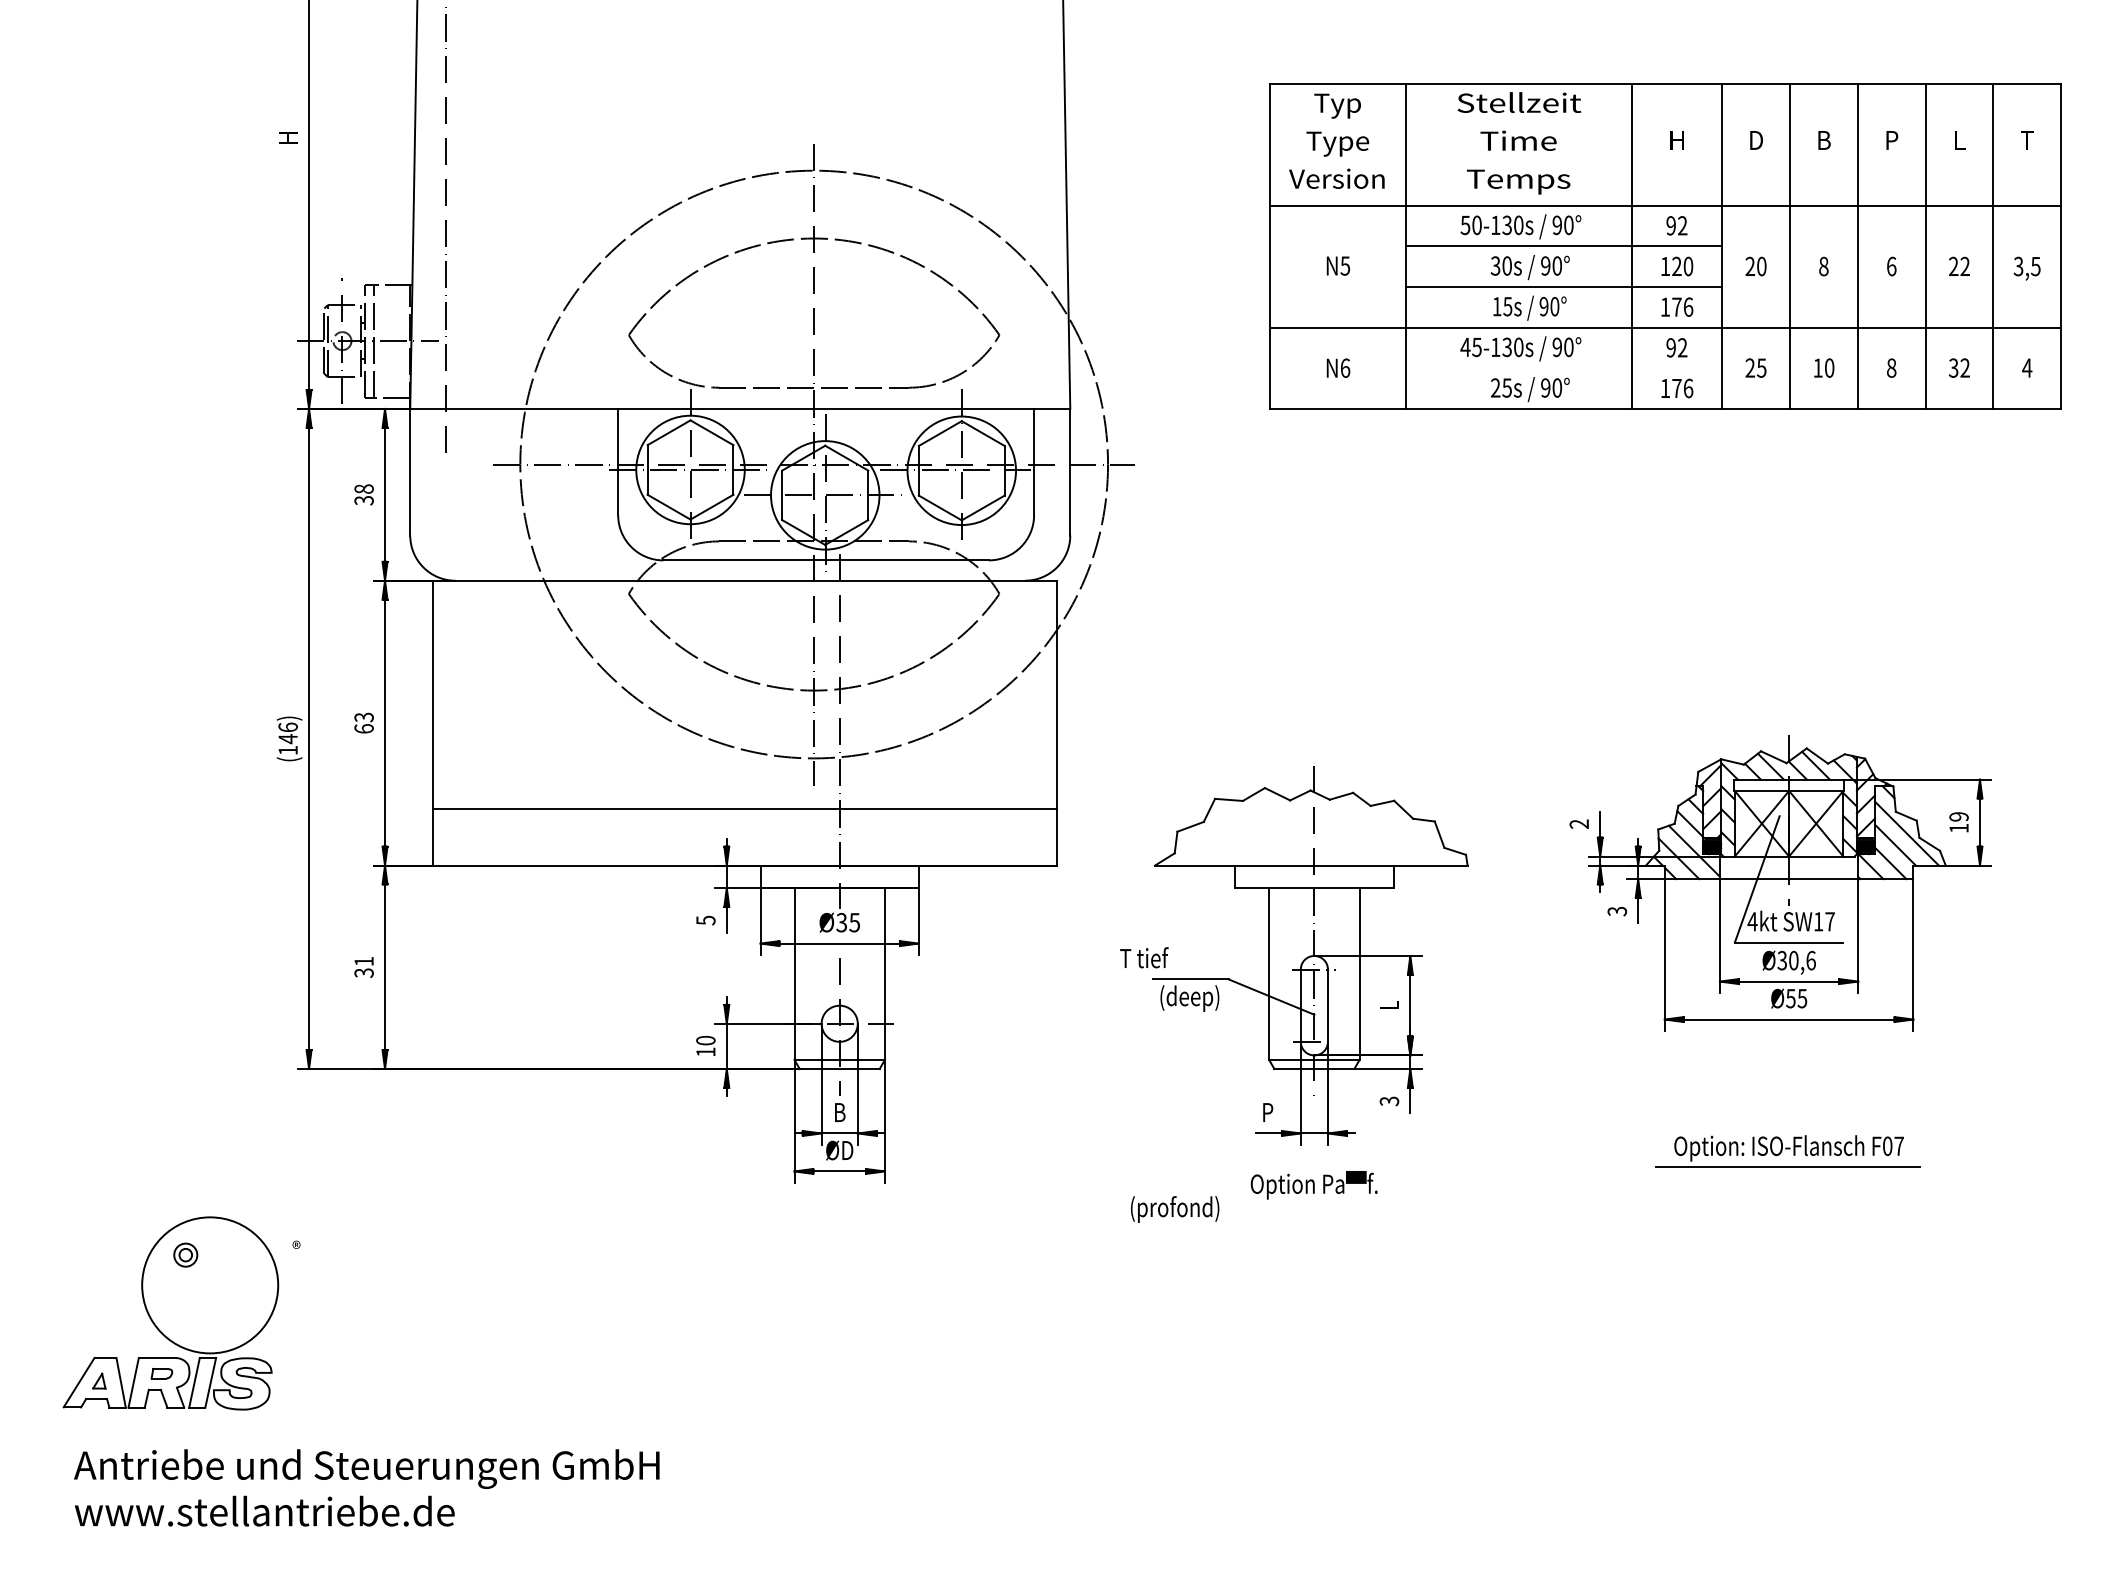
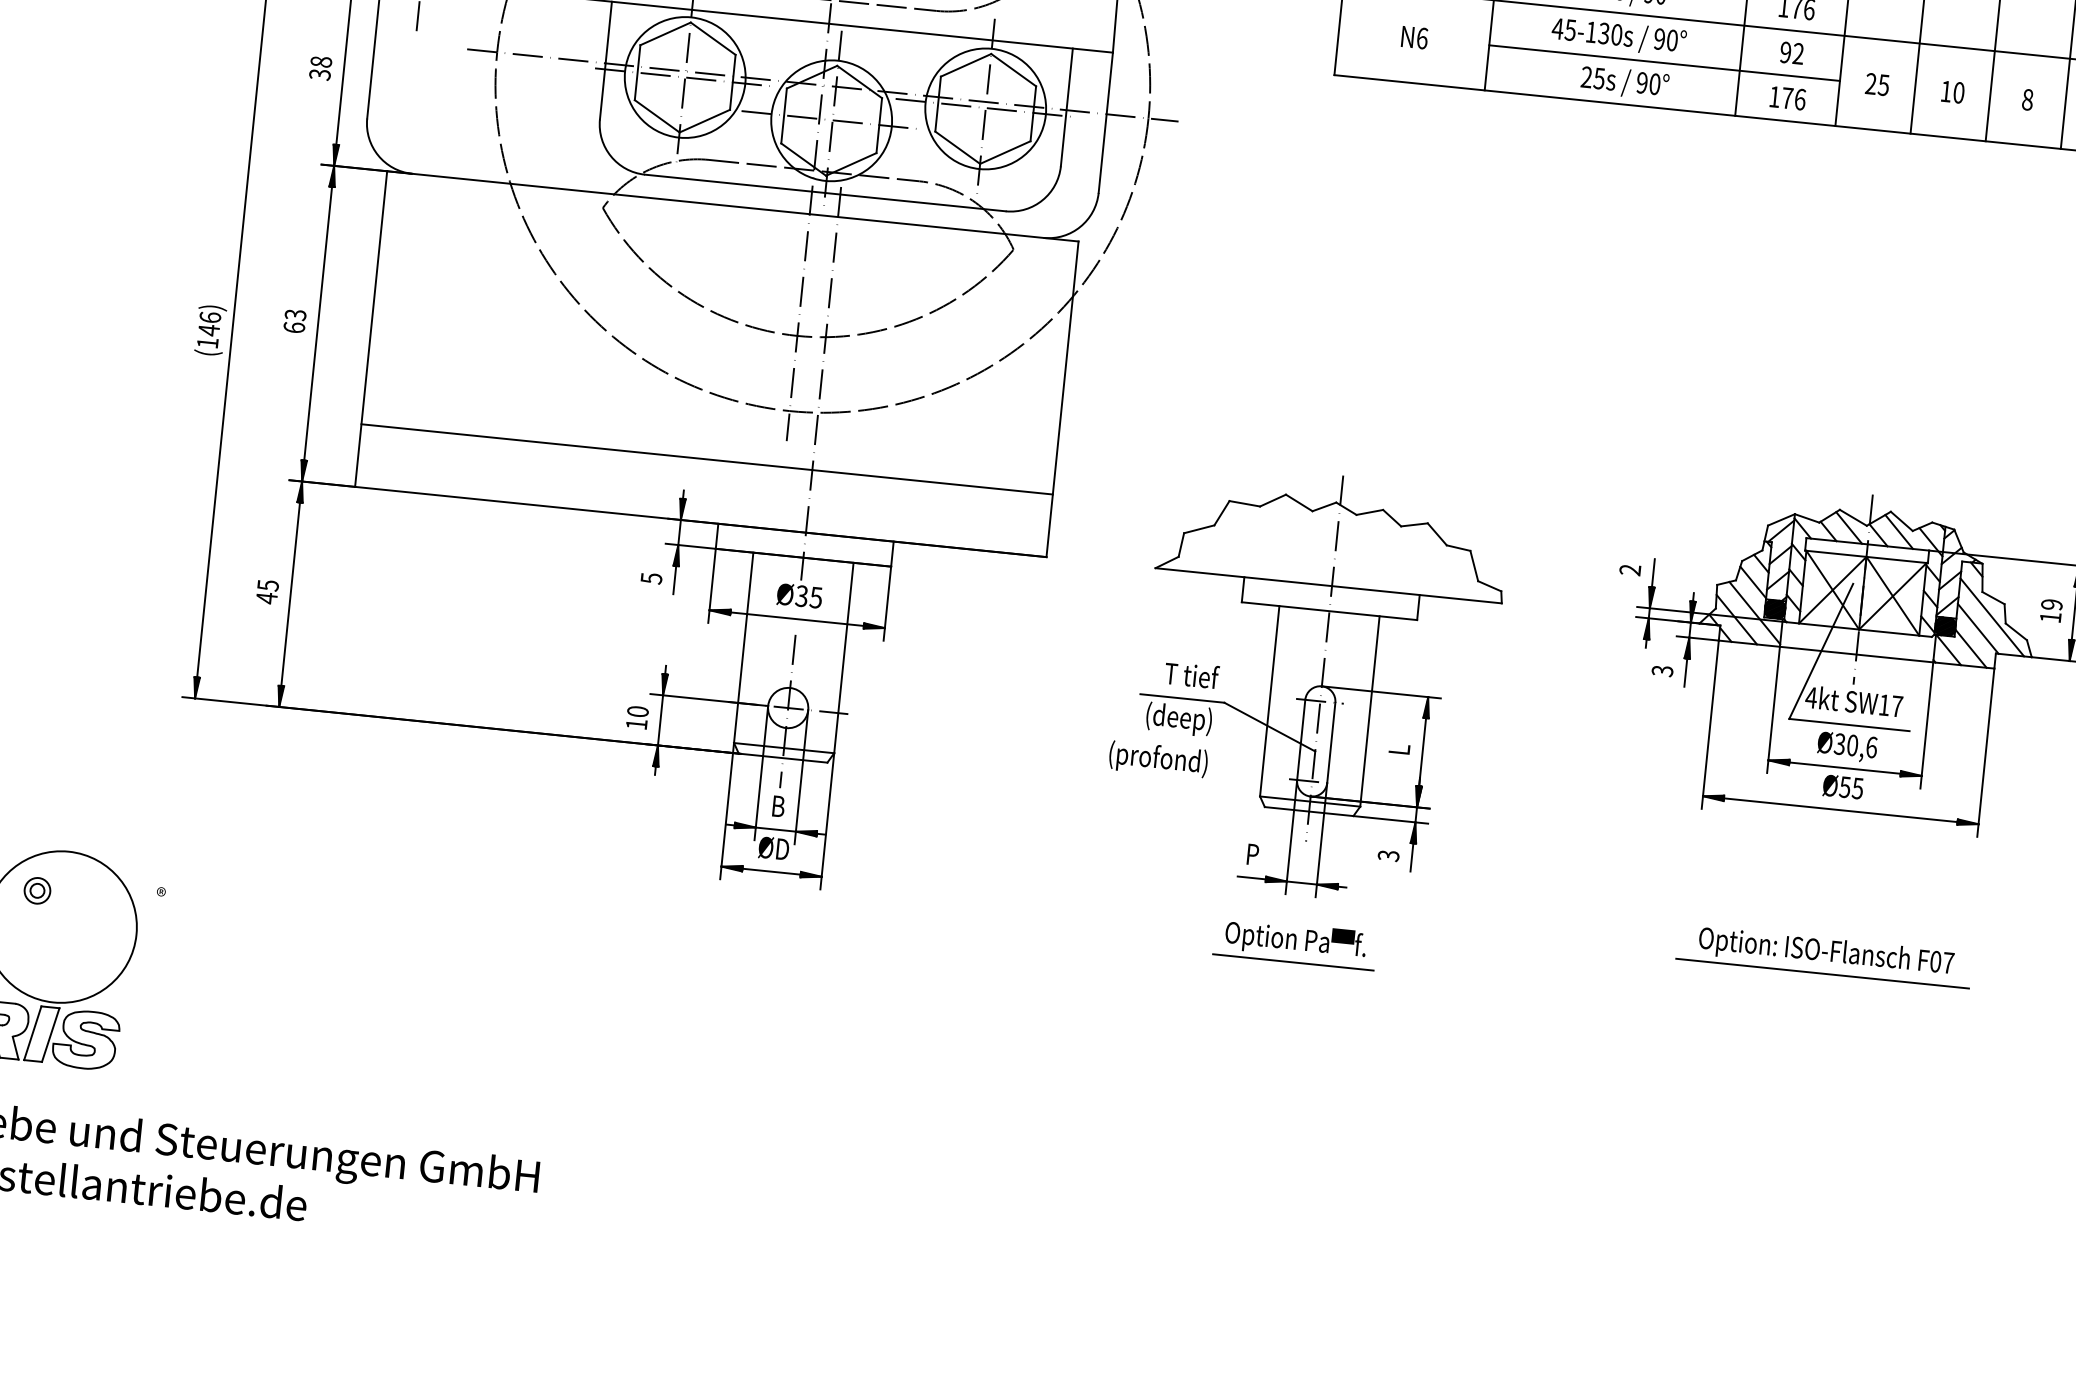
line: (1563, 368) -> (1664, 63), added
text: (1144, 957) -> (1192, 674), moved
text: (363, 967) -> (266, 592), 31 -> 45
line: (1313, 1205) -> (1292, 962), added
text: (1175, 1209) -> (1158, 759), moved

